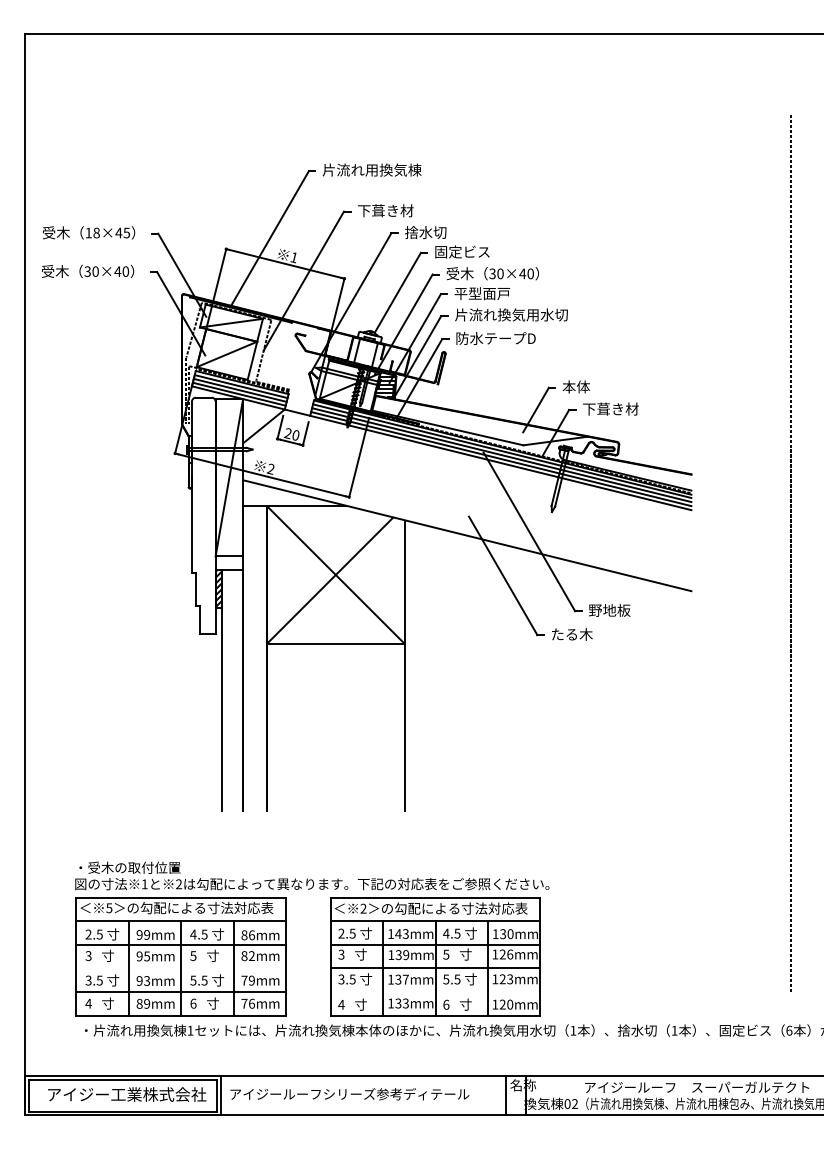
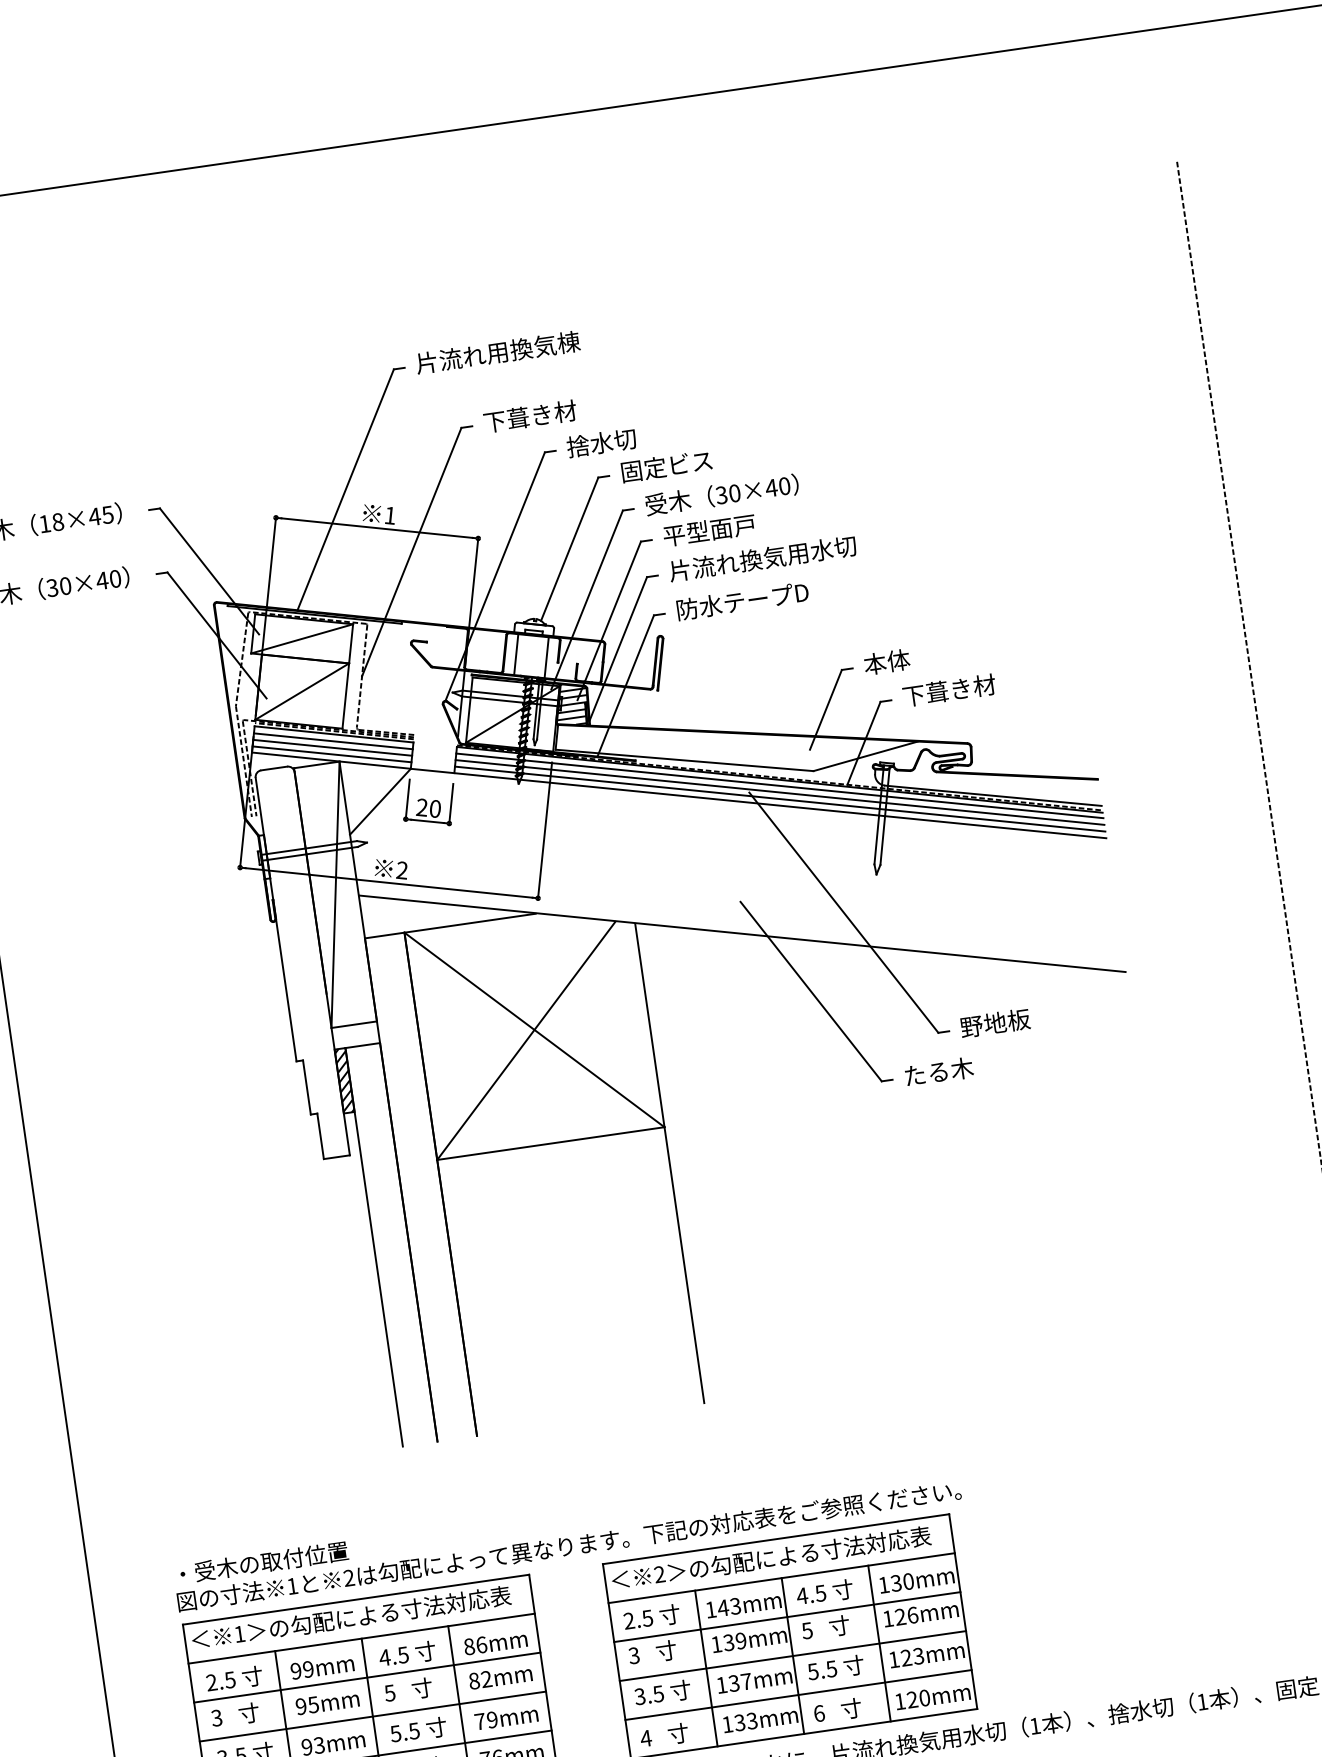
text: (109, 908) -> (240, 1634), 5 -> 1
line: (181, 968) -> (373, 1716), added
line: (435, 992) -> (798, 1695), added

